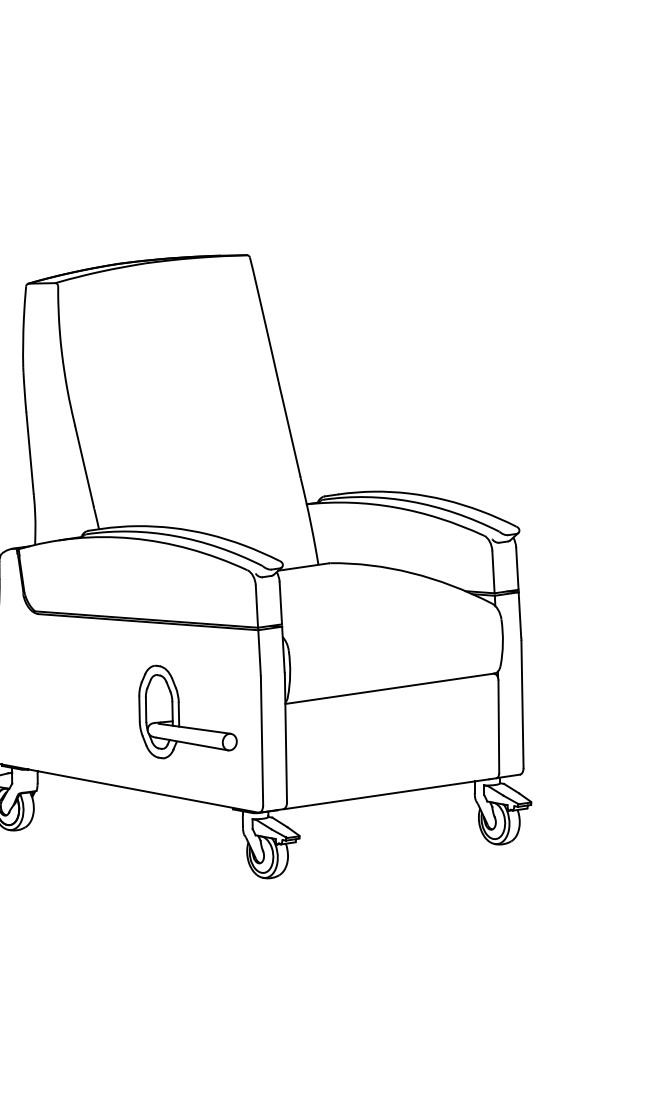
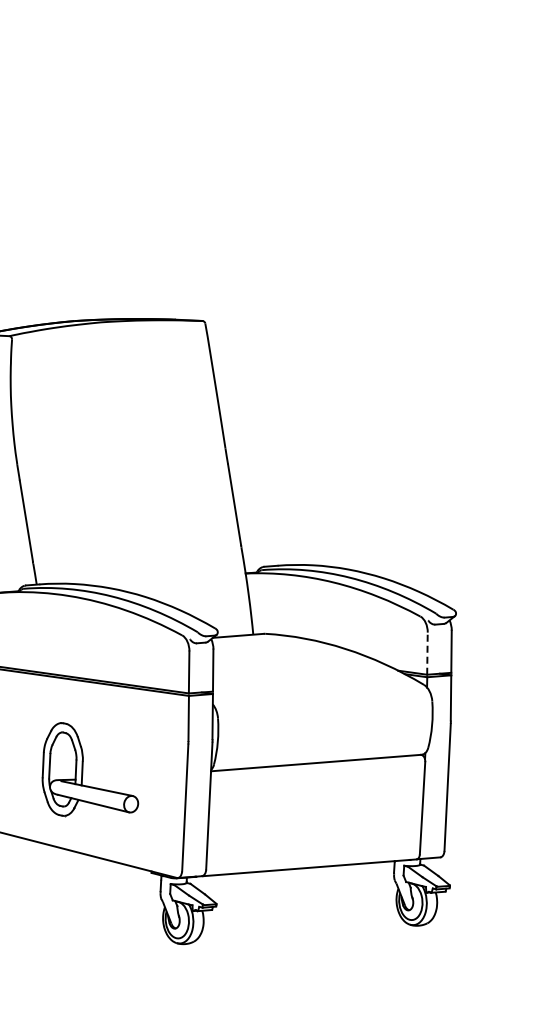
line: (493, 571) -> (427, 652), solid -> dashed
part: (179, 711) -> (82, 770), moved

